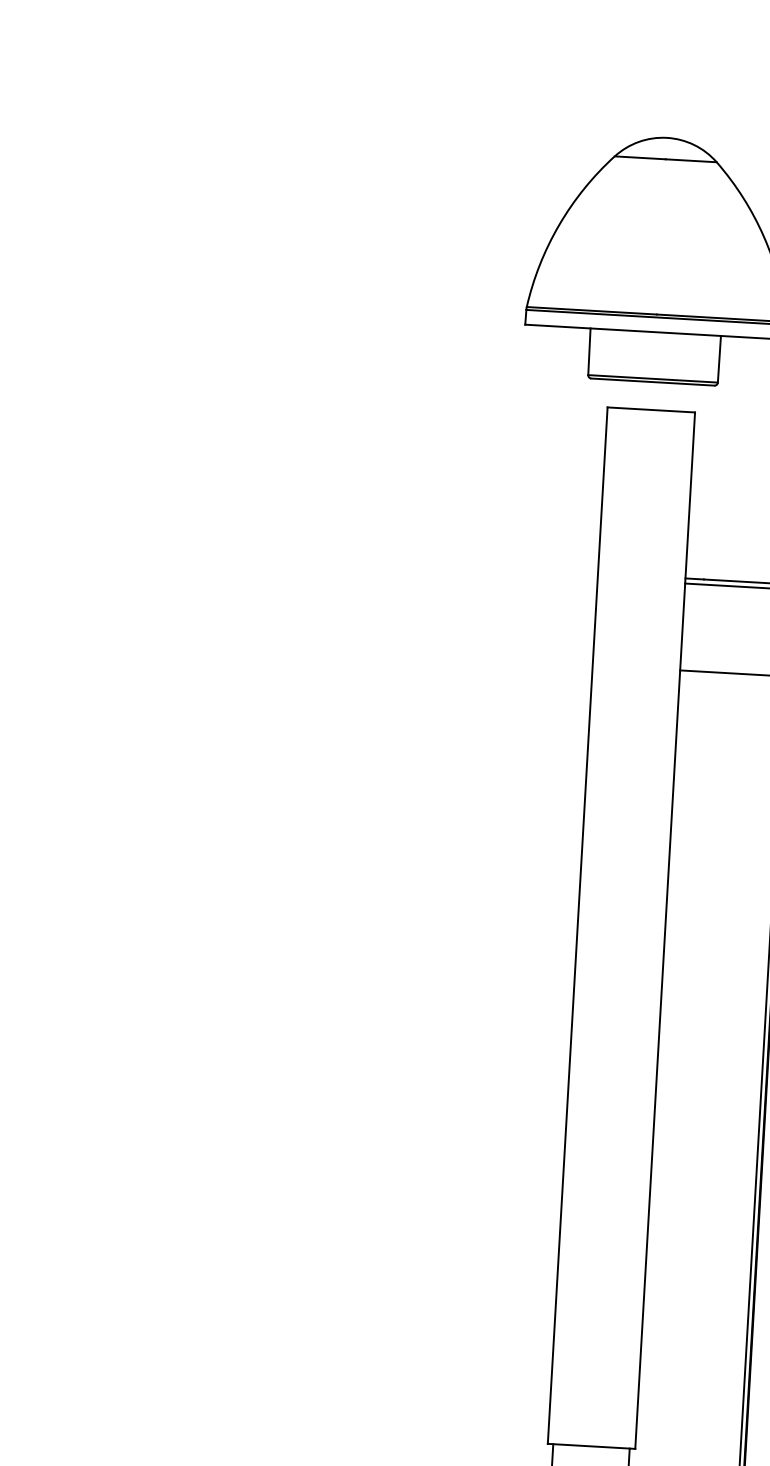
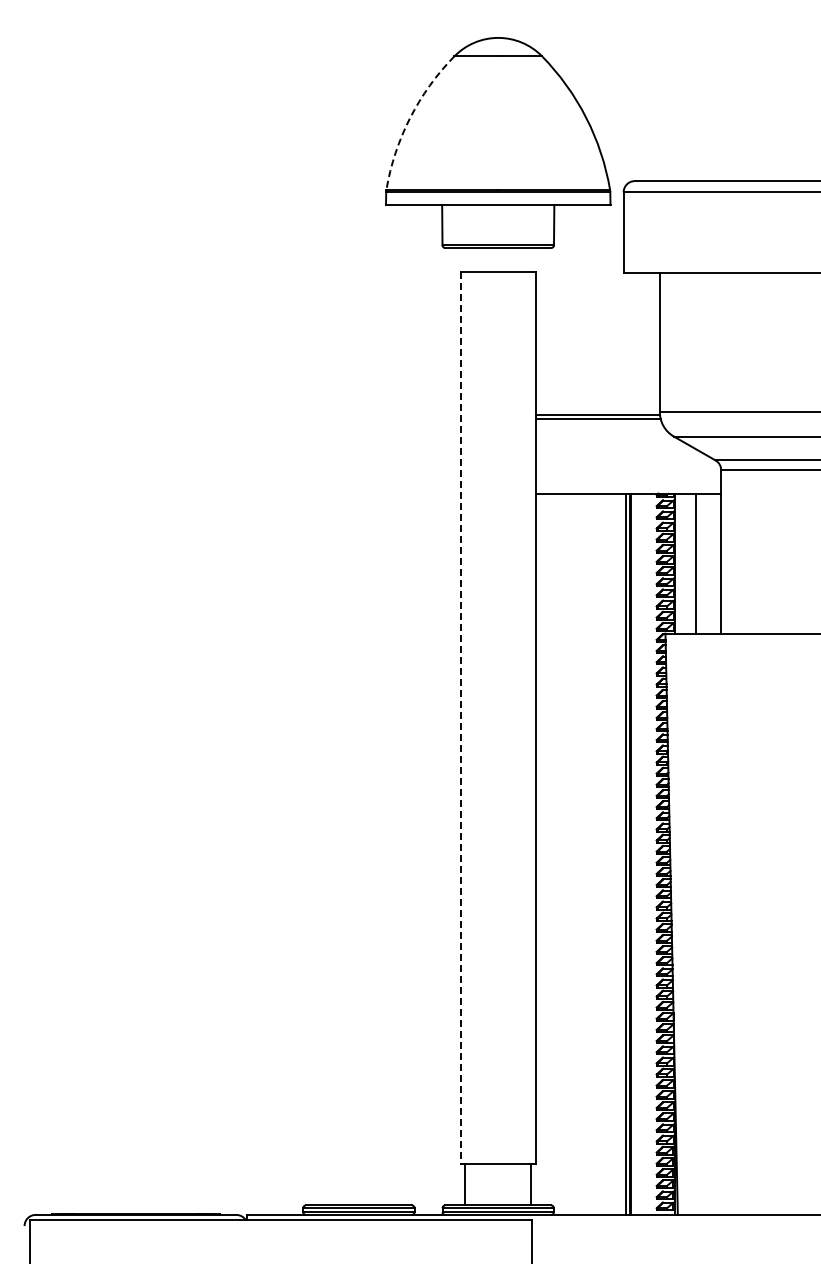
arc: (559, 224) -> (410, 117), solid -> dashed
line: (577, 925) -> (460, 717), solid -> dashed

